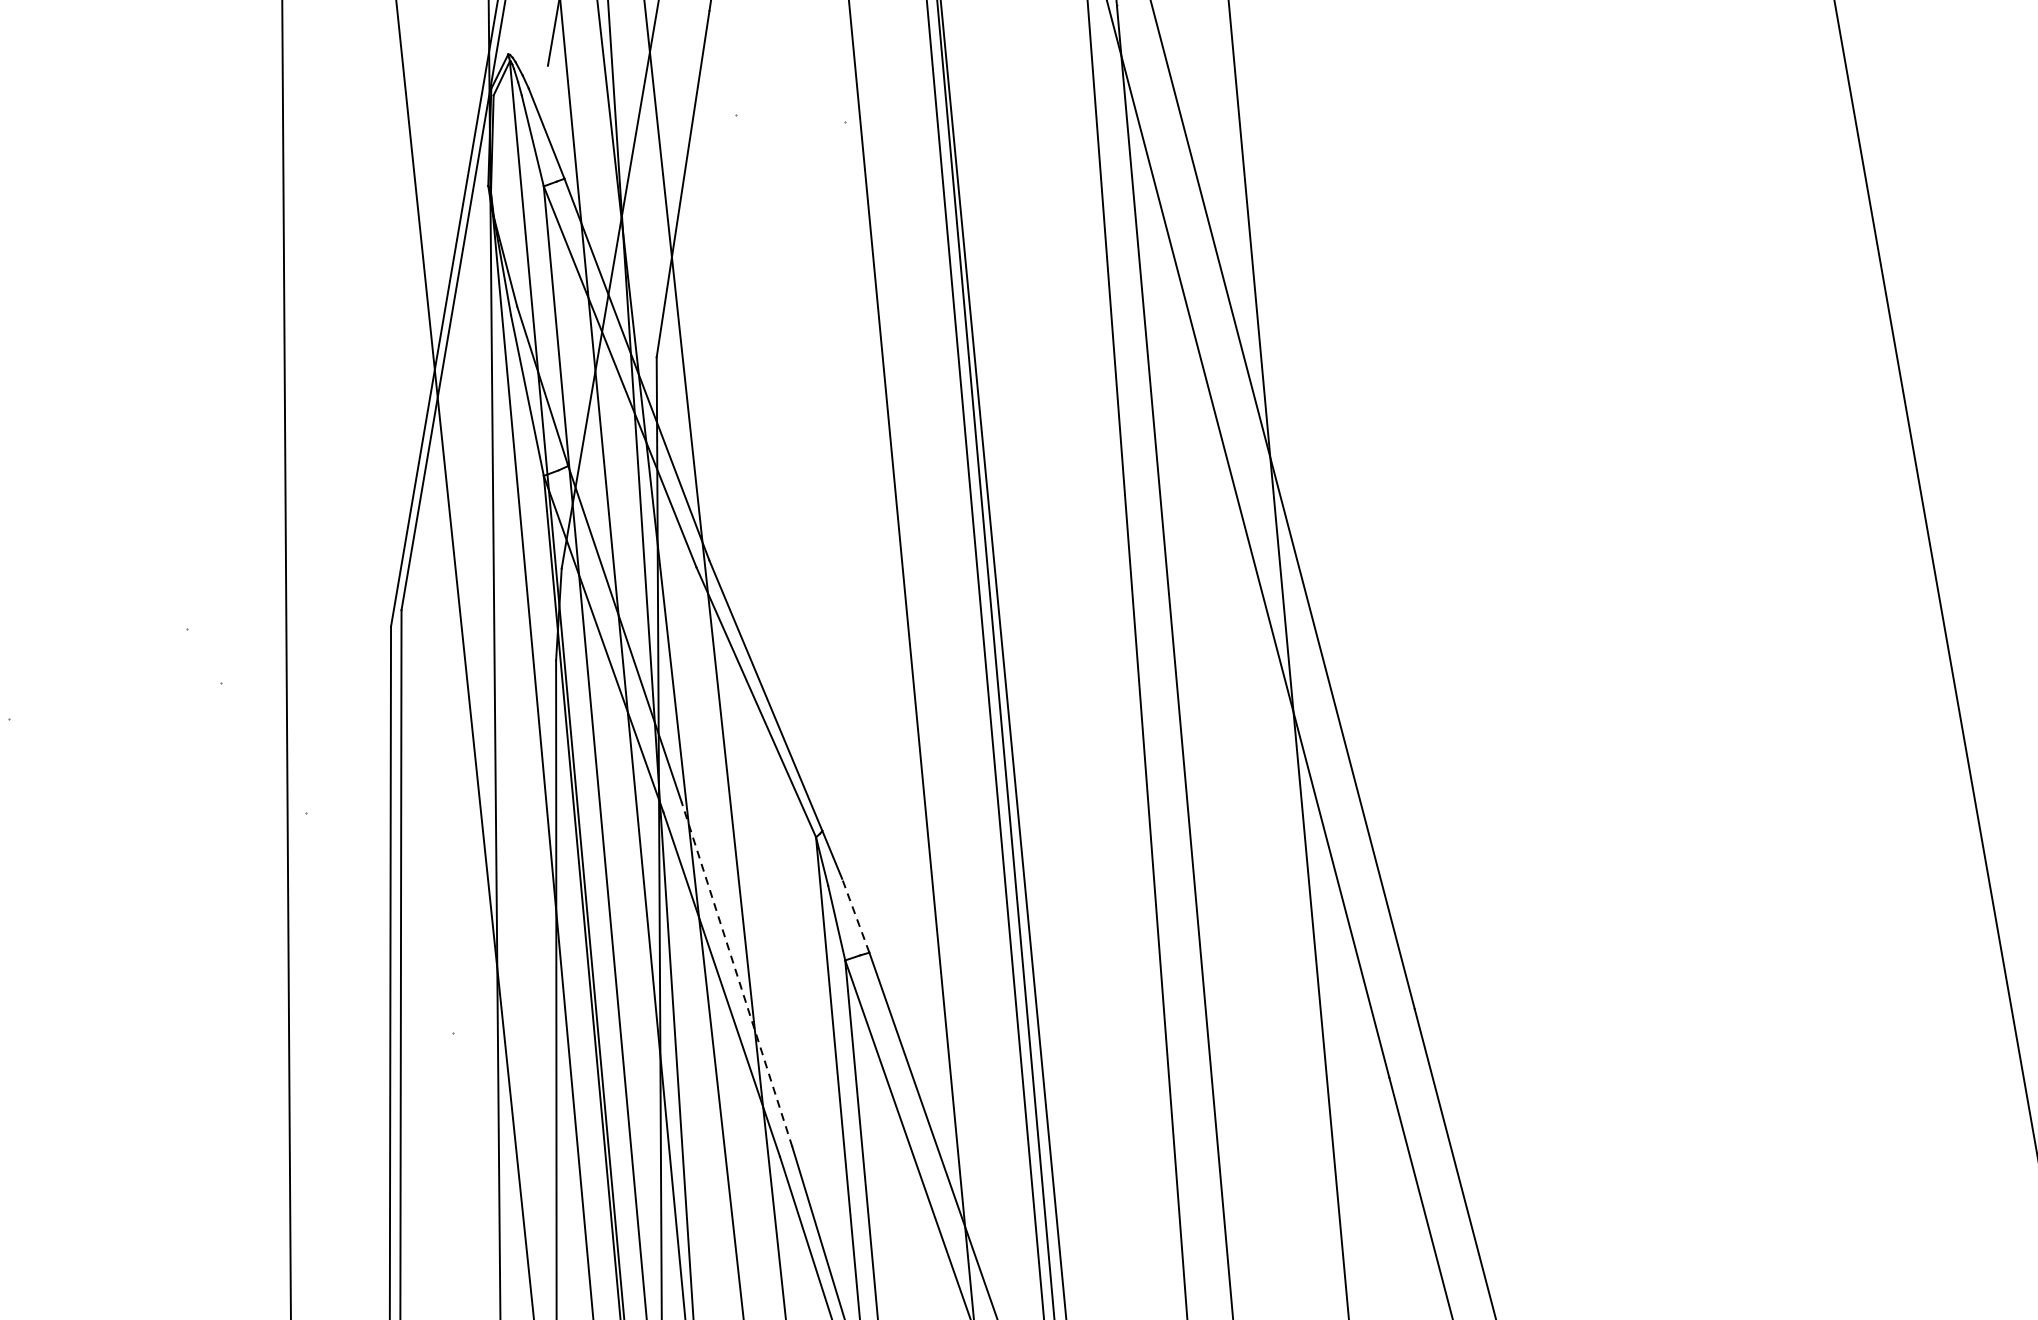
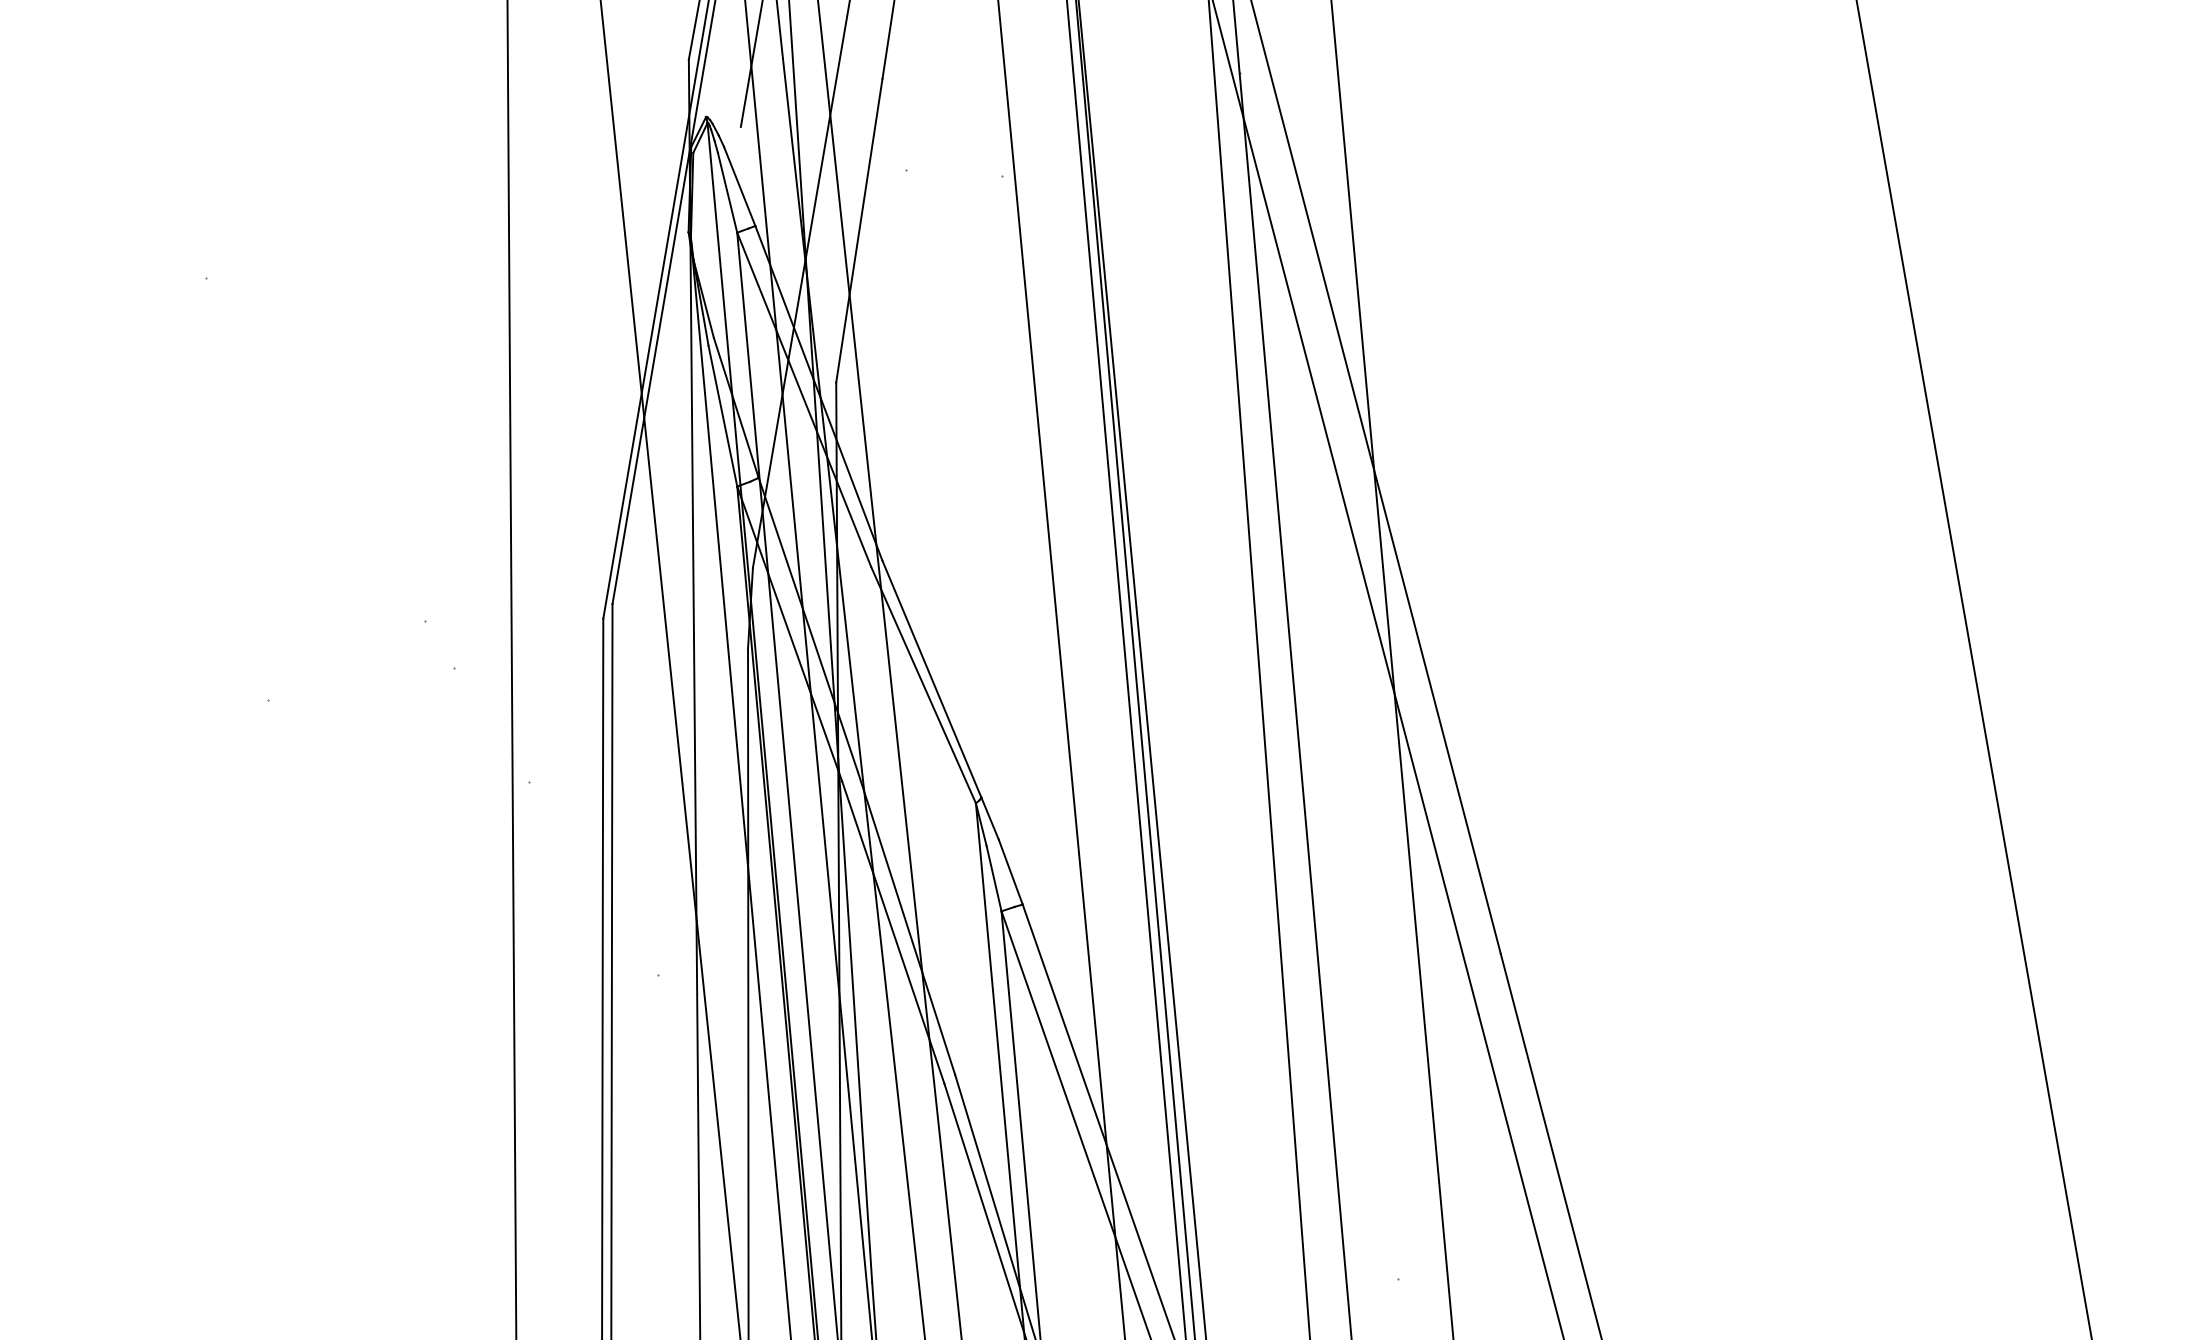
line: (855, 916) -> (1010, 872), dashed -> solid
line: (736, 974) -> (906, 923), dashed -> solid

